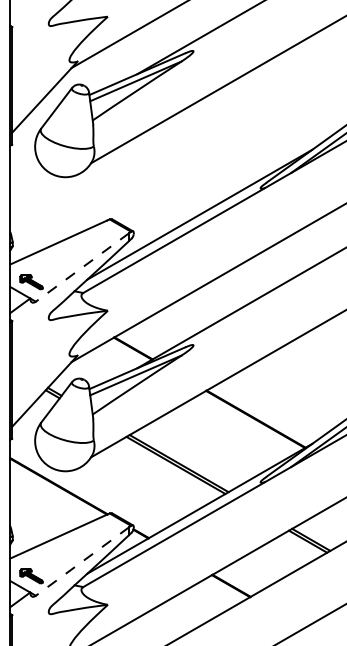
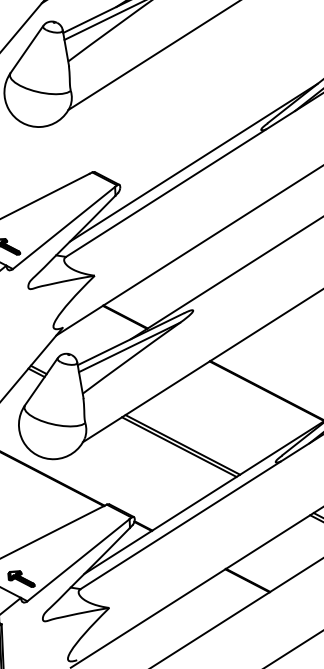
line: (82, 267) -> (63, 228), dashed -> solid
line: (82, 561) -> (78, 560), dashed -> solid

